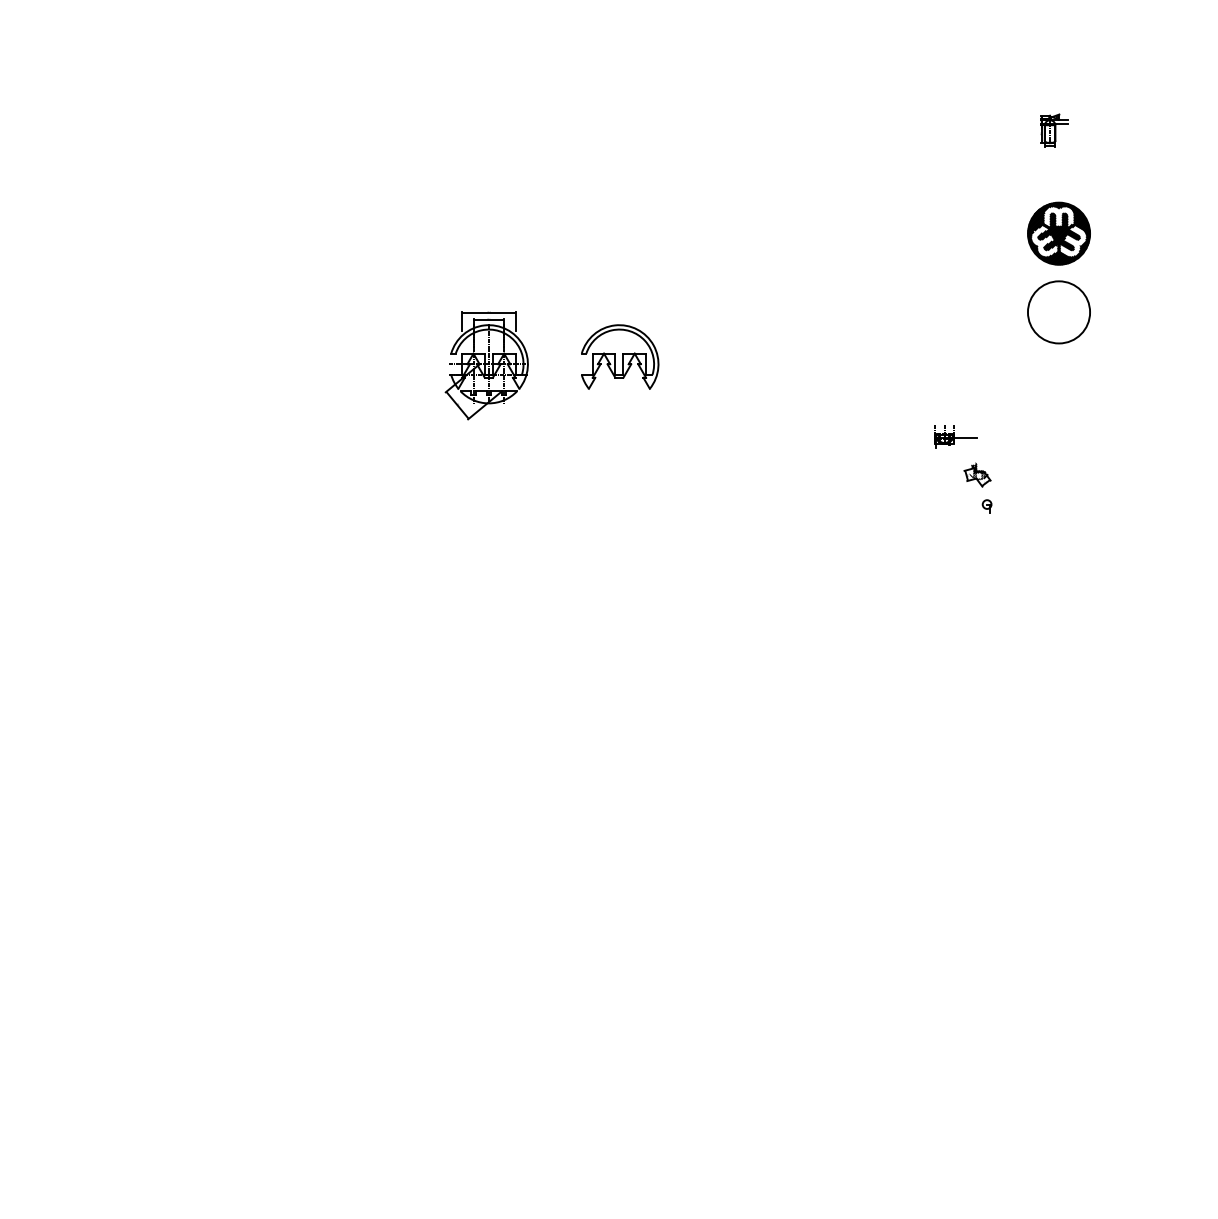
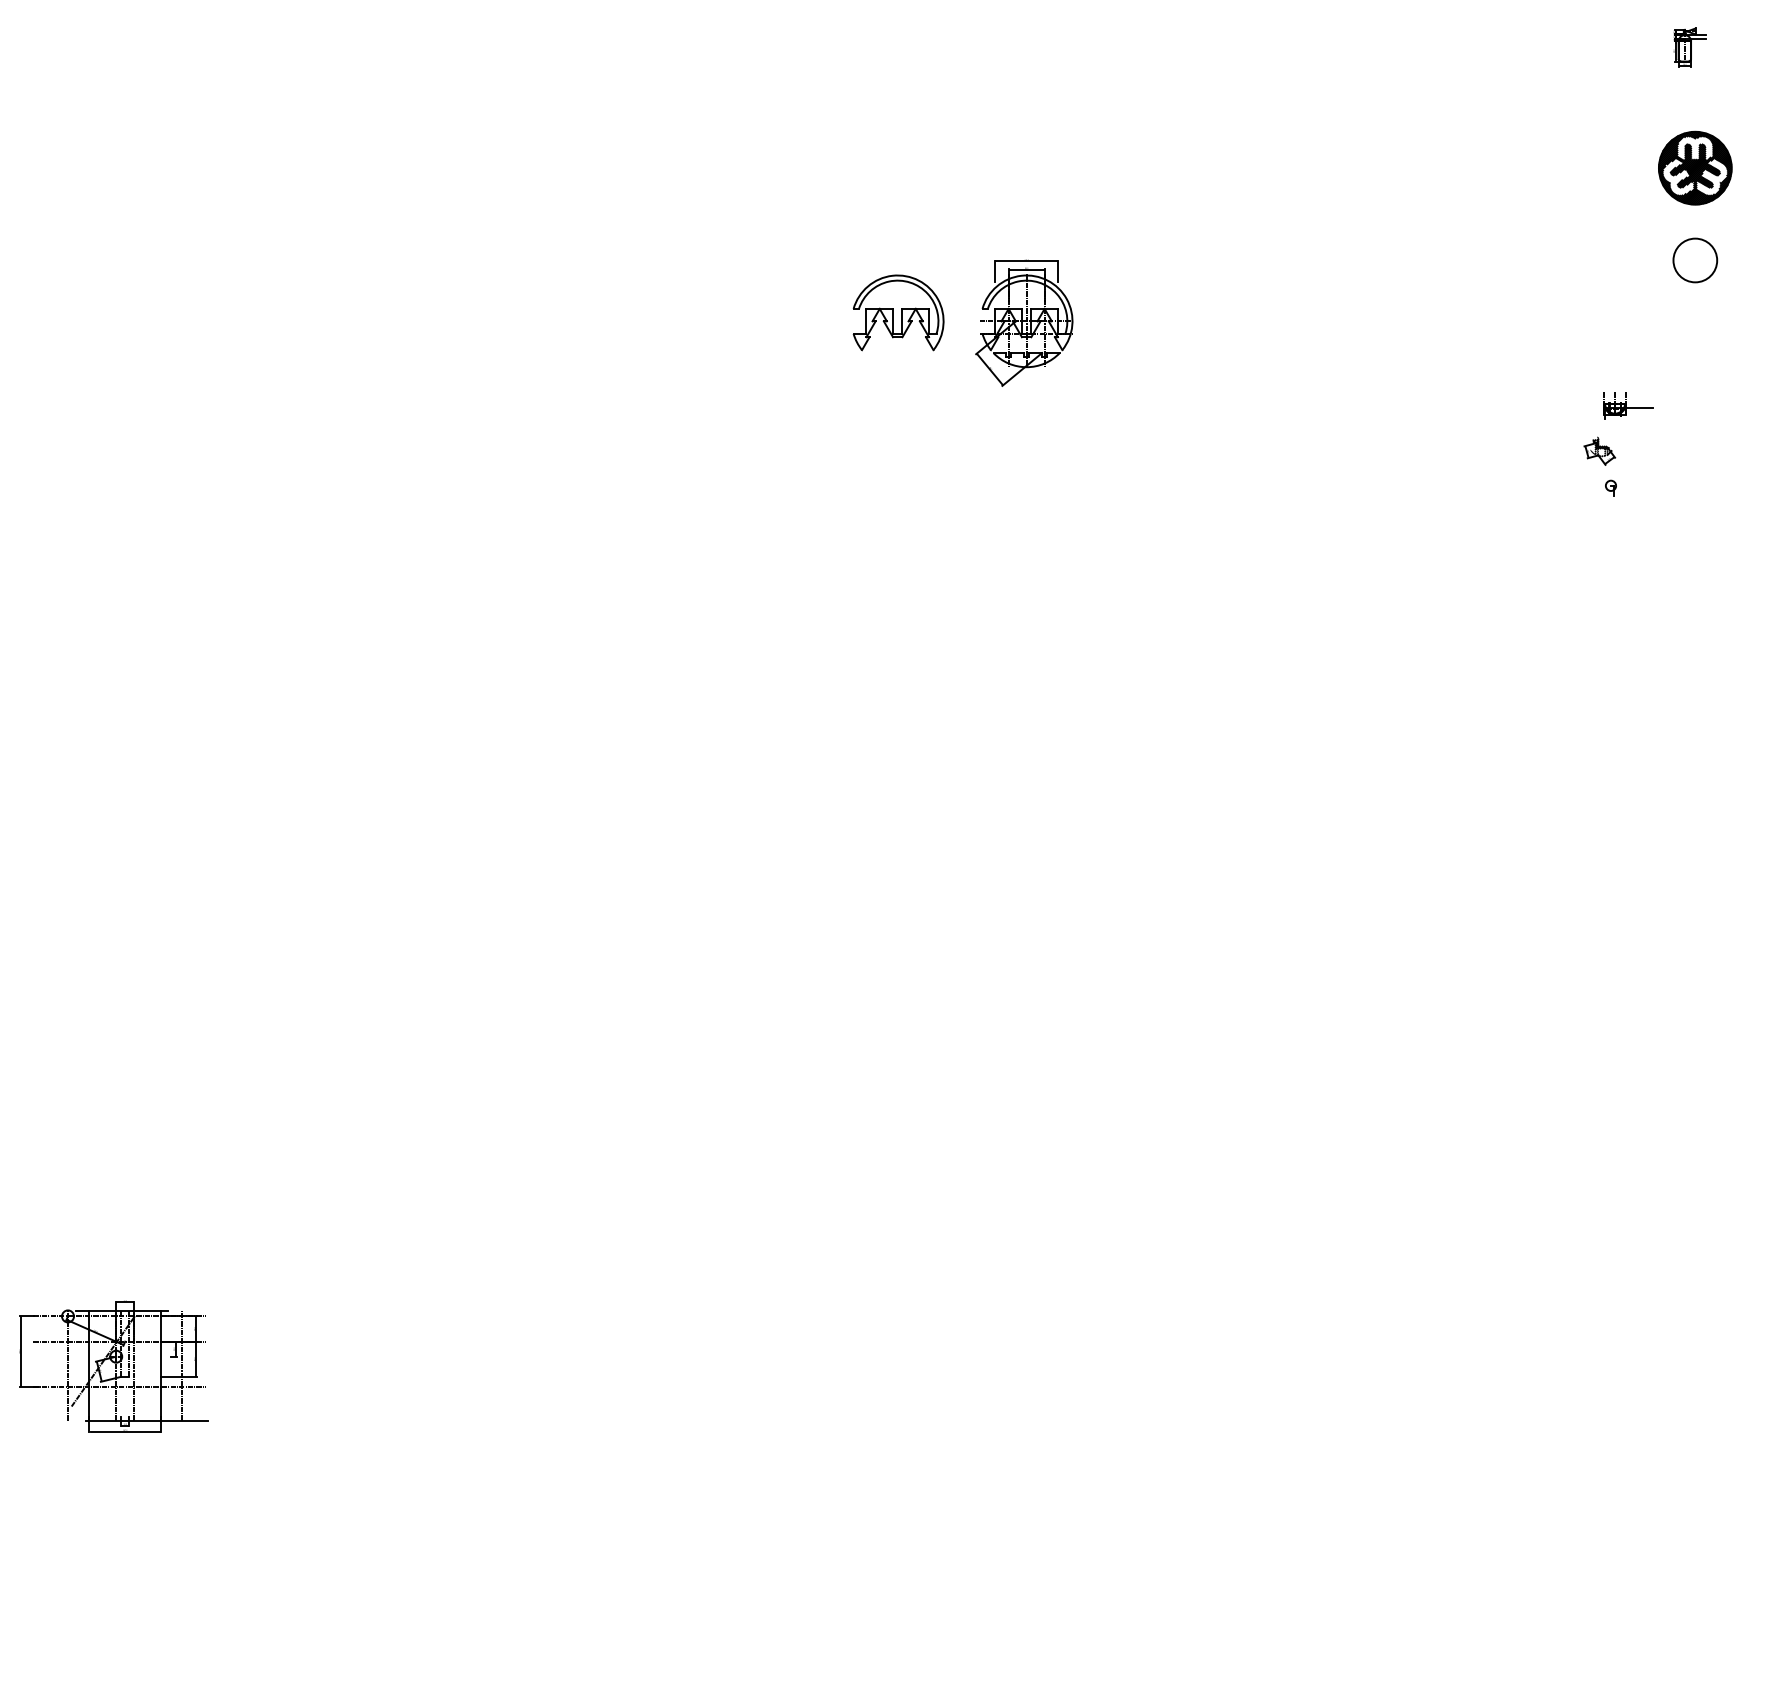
circle: (1058, 312) -> (1694, 260), size x0.6
part: (620, 356) -> (898, 312), moved
part: (956, 436) -> (1628, 405), moved

